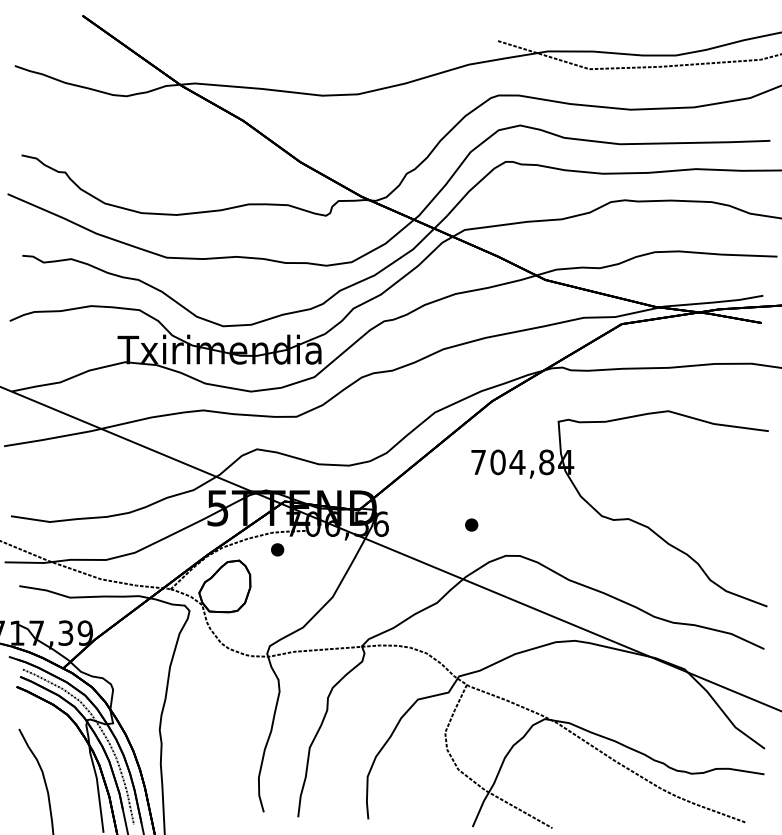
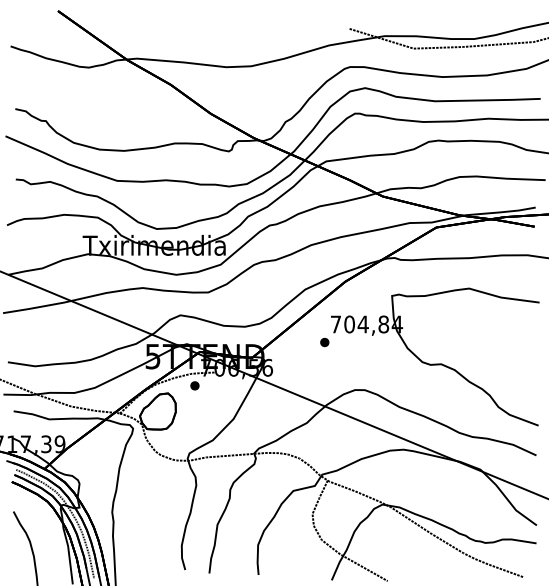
part: (471, 524) -> (324, 342), moved

